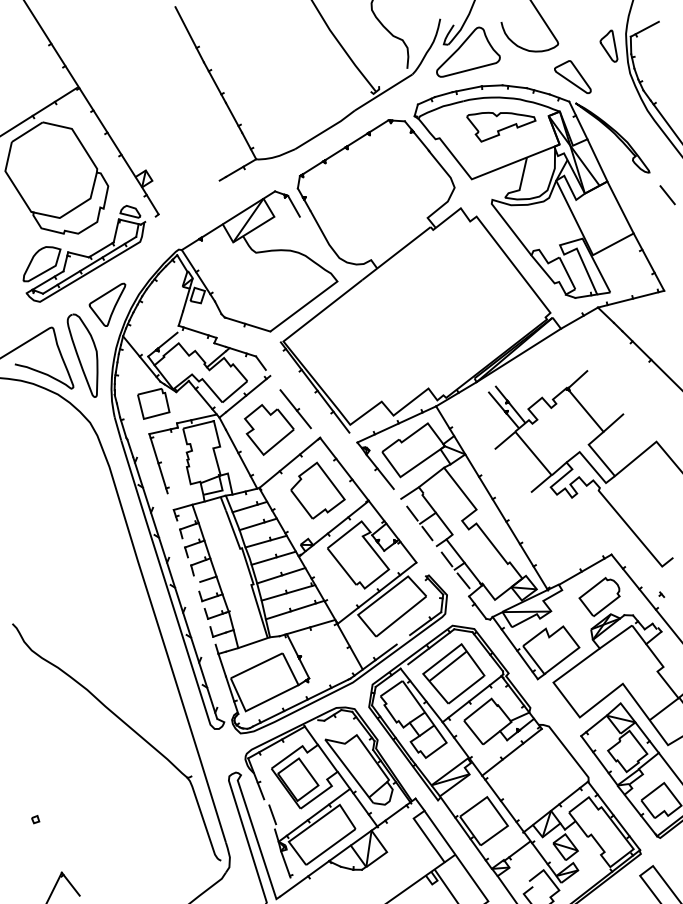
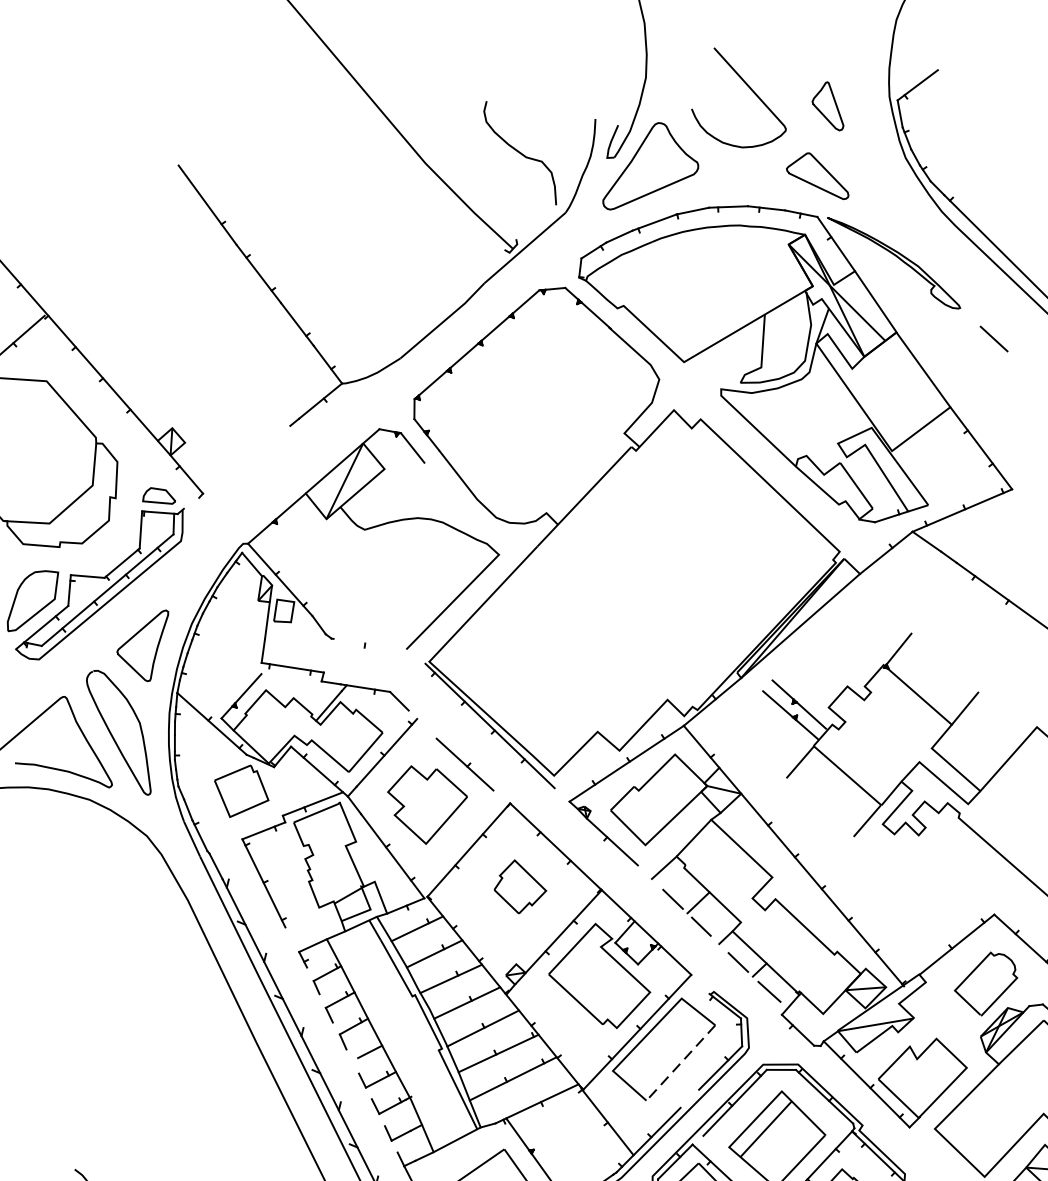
curve: (604, 46) -> (820, 108), moved
part: (501, 126) -> (717, 272), removed
line: (247, 324) -> (368, 644), removed
part: (317, 490) -> (518, 886), size x0.6
line: (400, 616) -> (679, 1063), solid -> dashed

